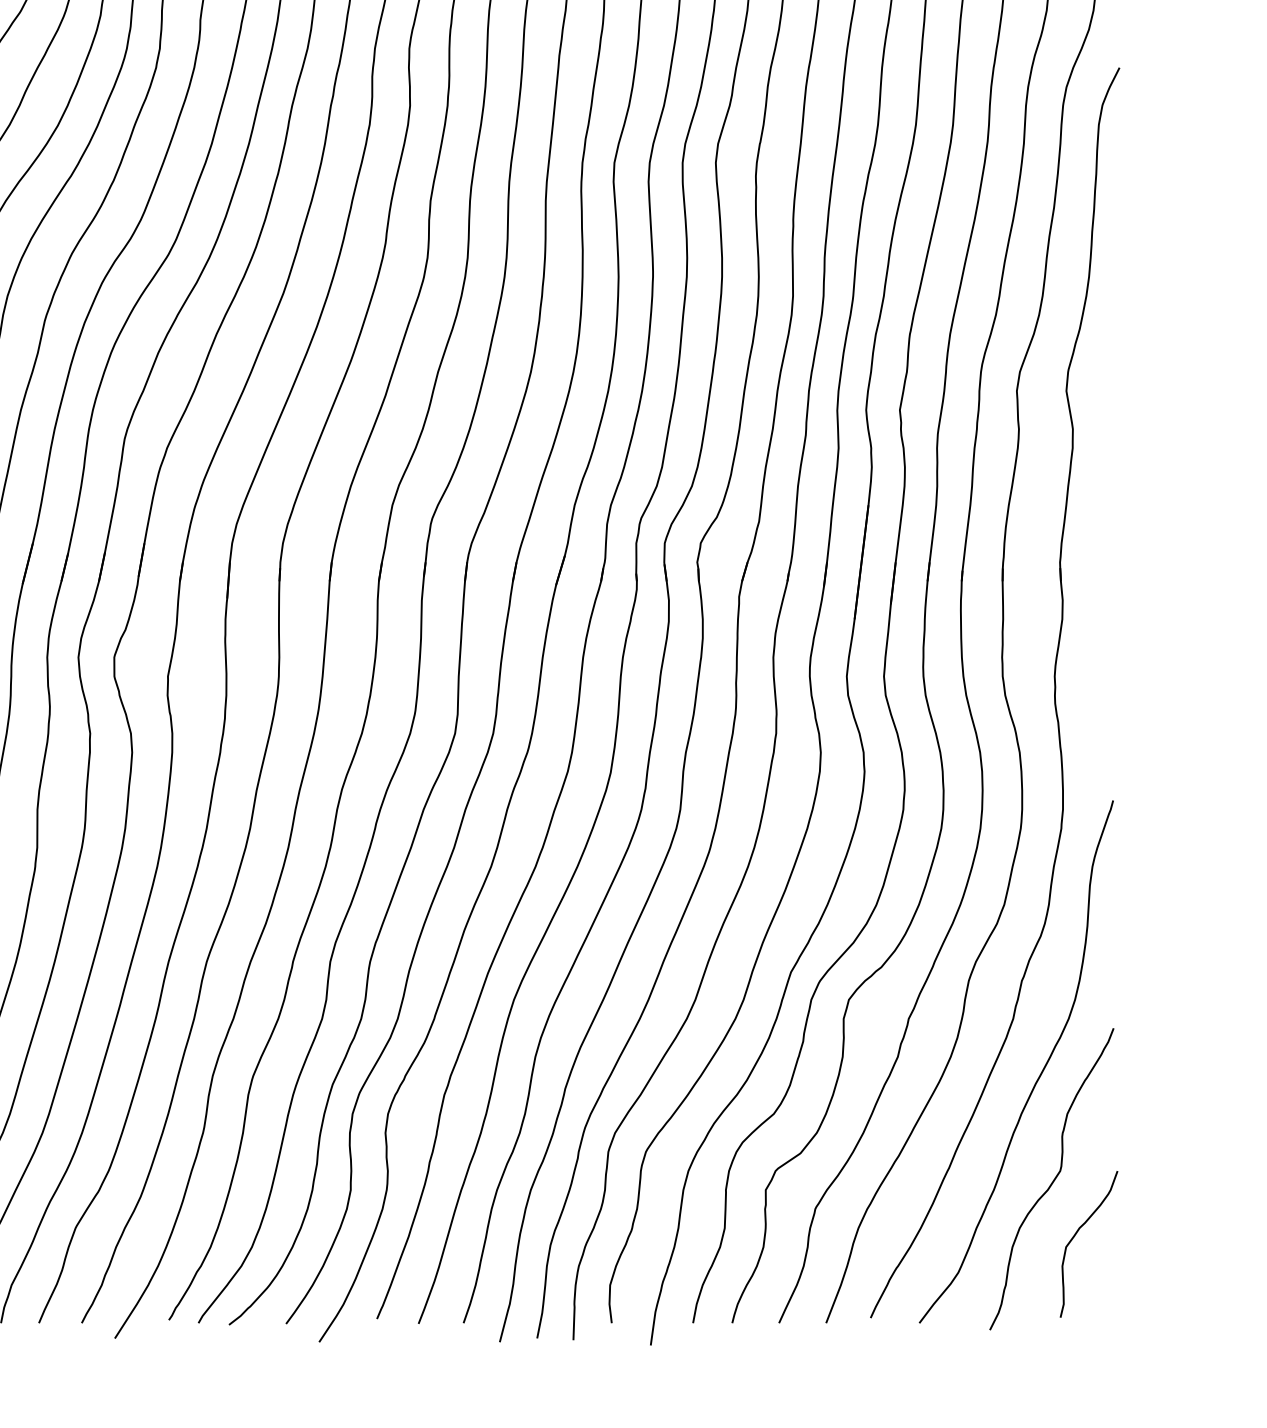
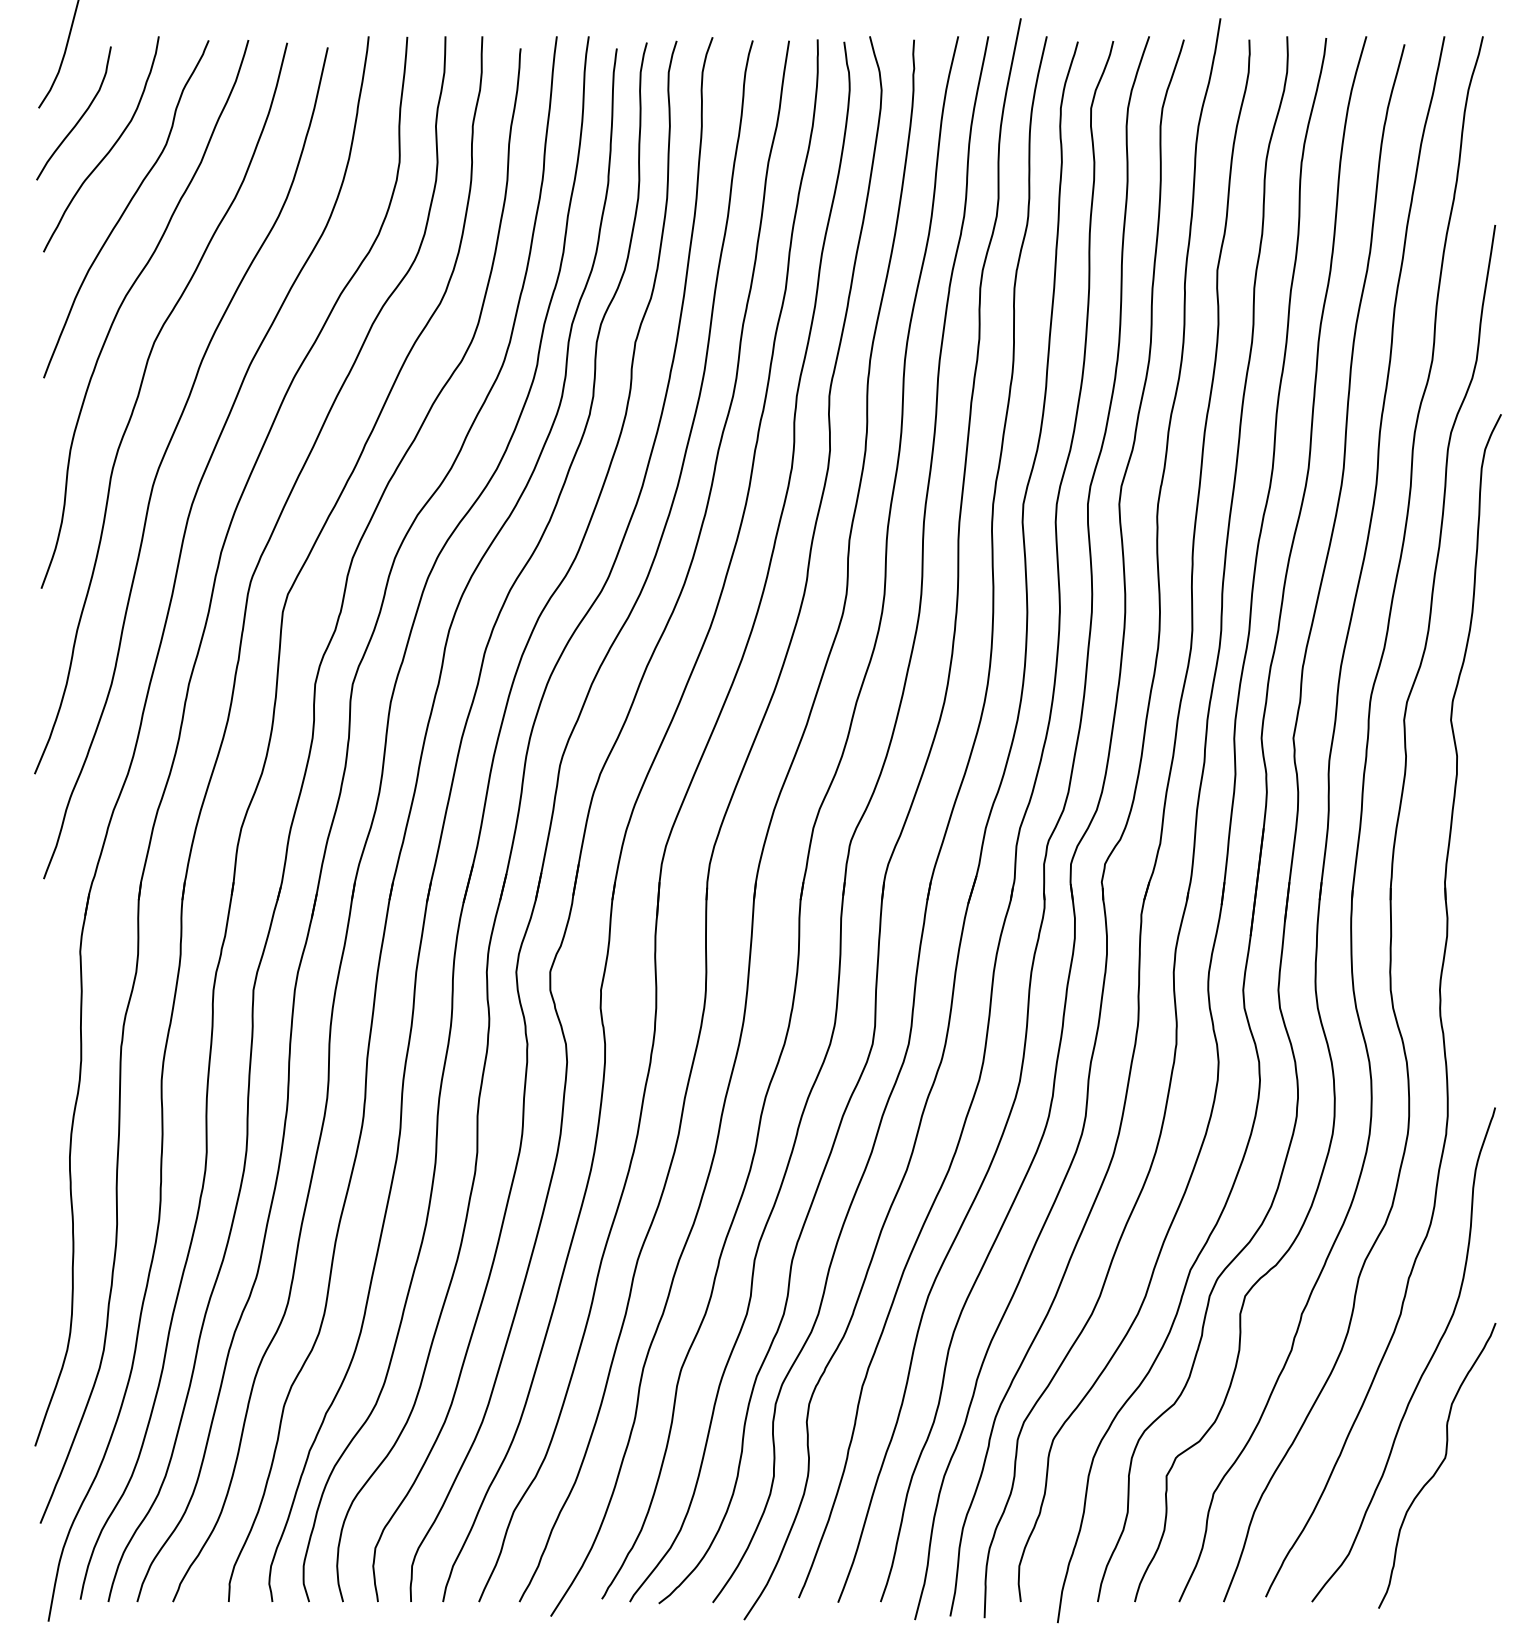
curve: (1076, 1234) -> (1460, 1518), removed

